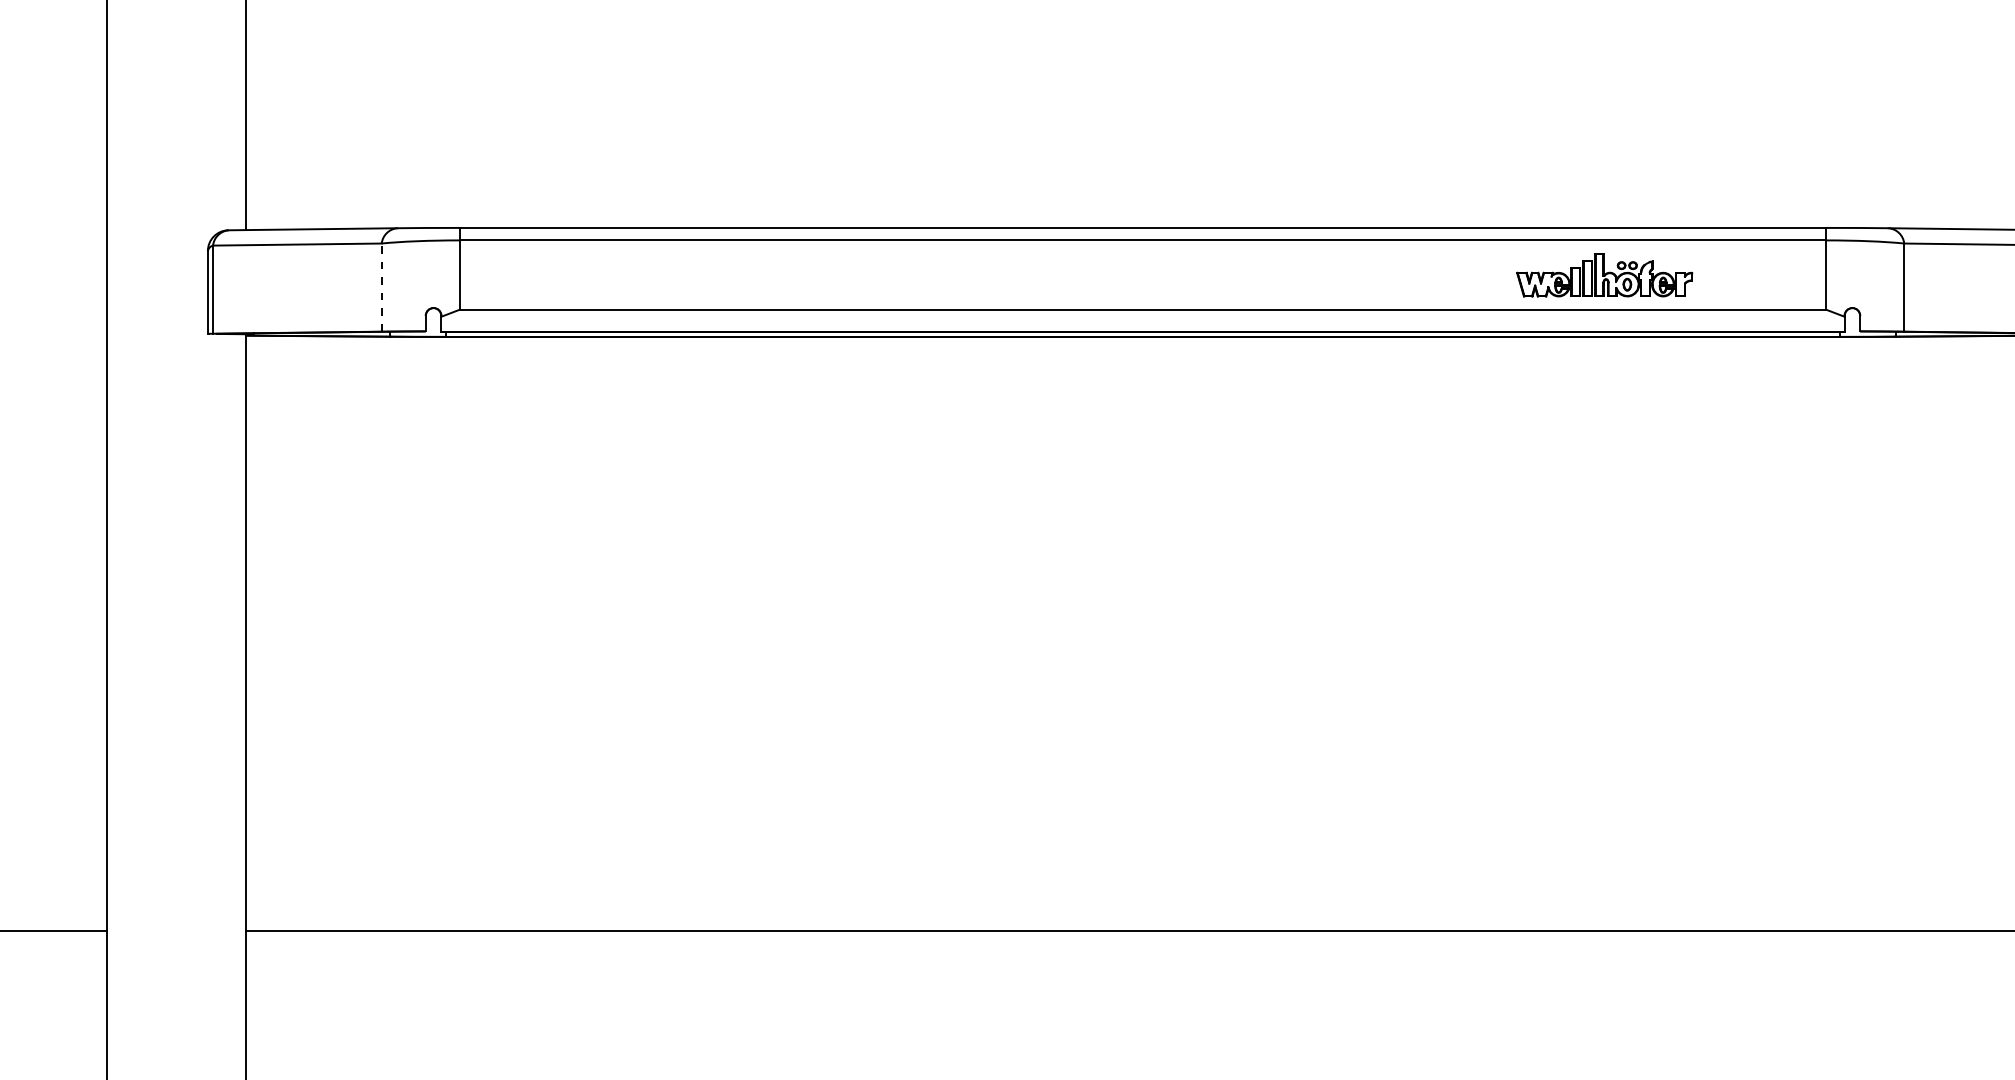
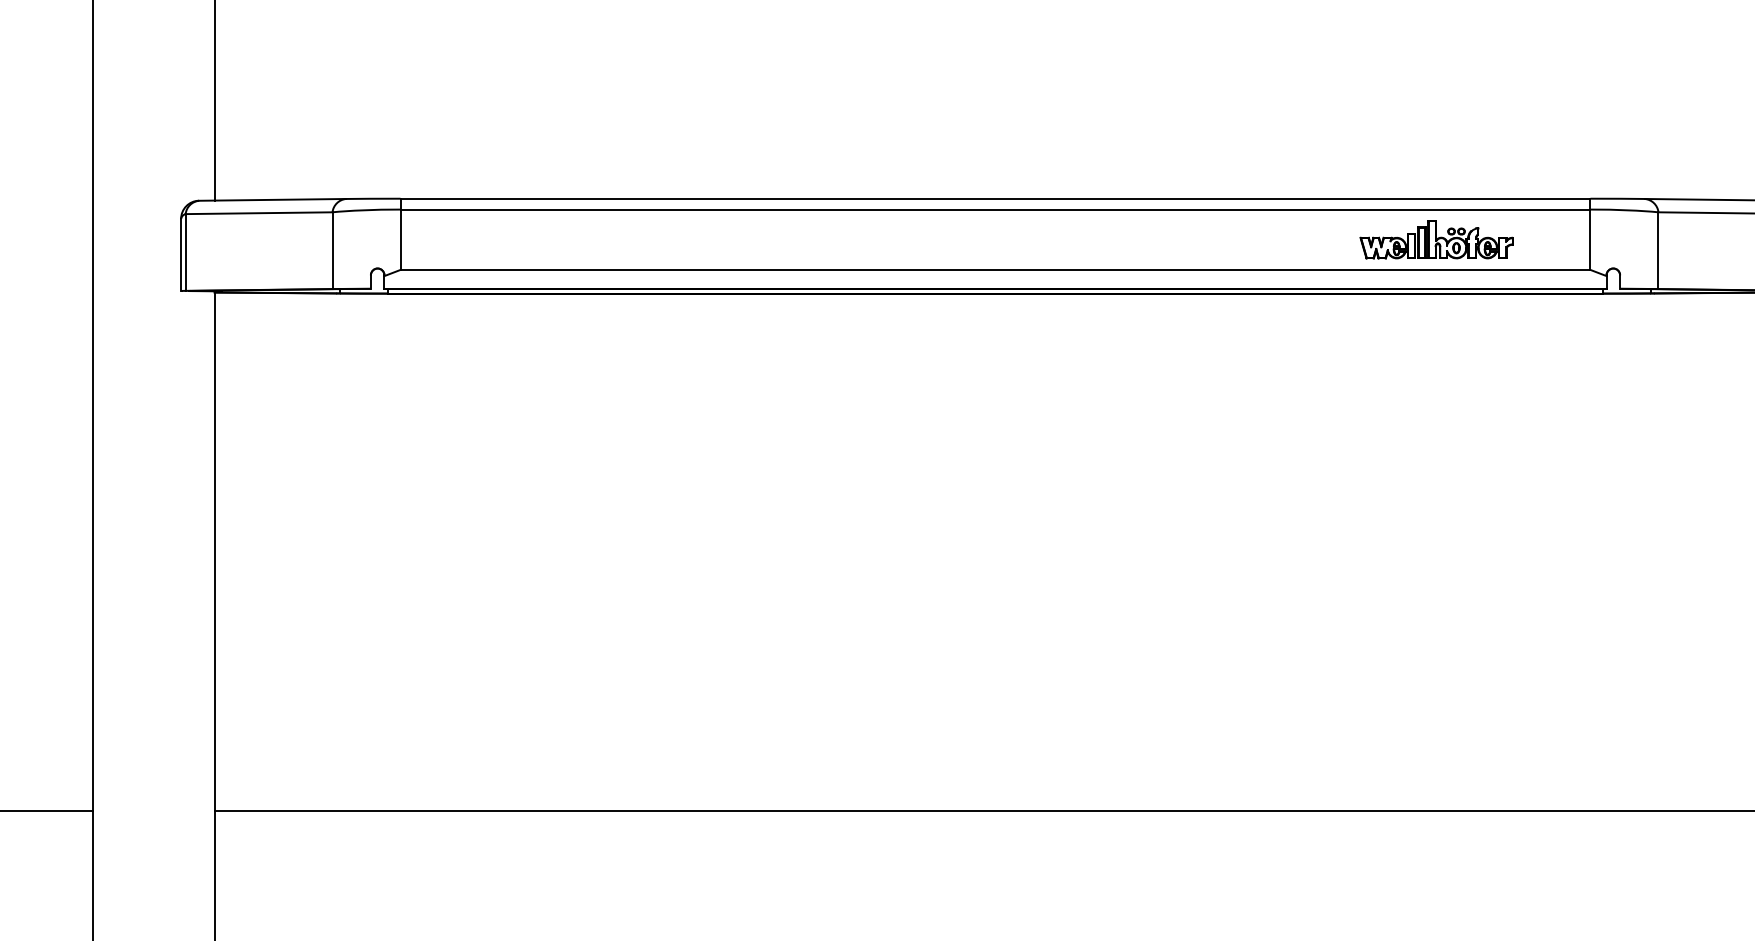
part: (1604, 275) -> (1436, 240), moved
line: (381, 287) -> (332, 250), dashed -> solid

